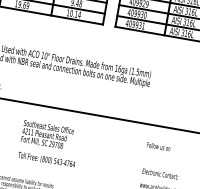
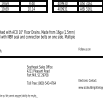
text: (49, 142) -> (41, 74), moved
text: (158, 147) -> (84, 49), moved

